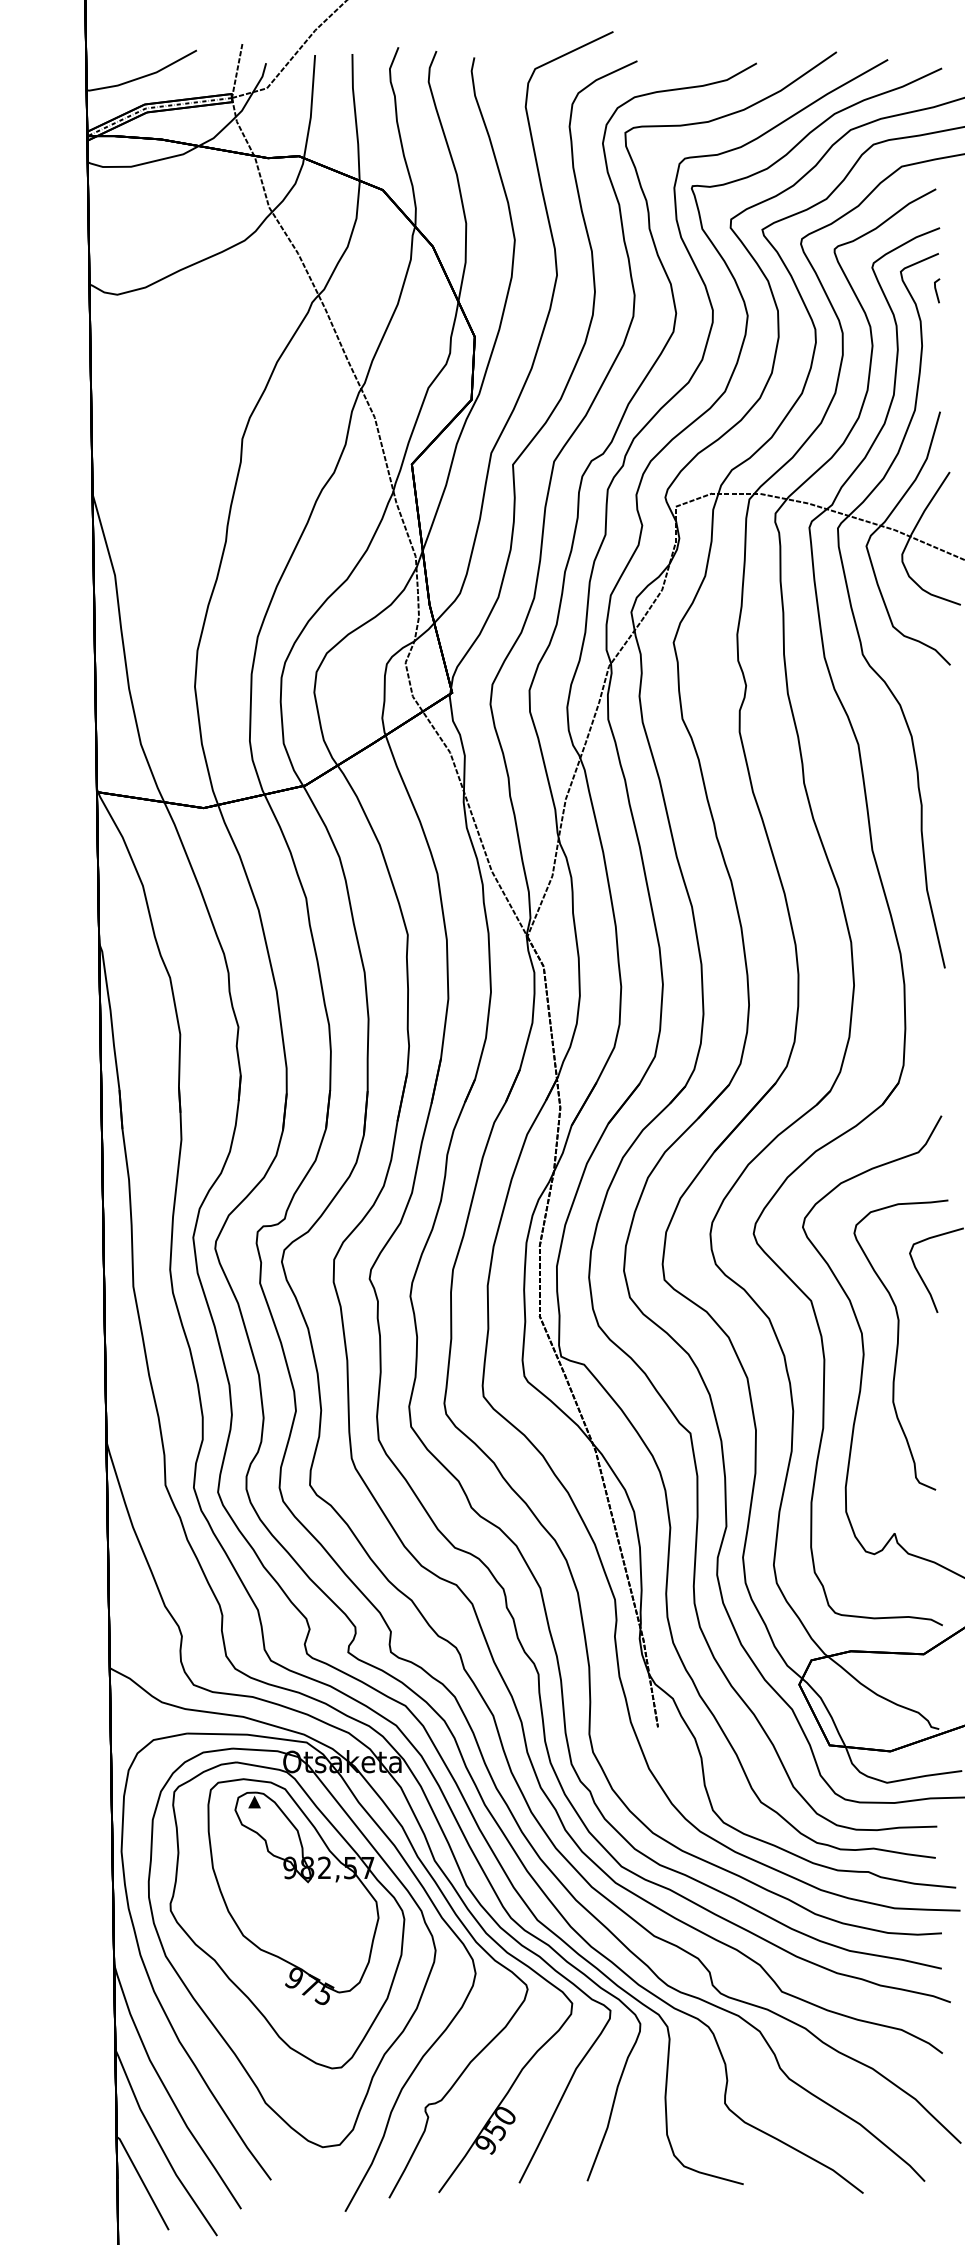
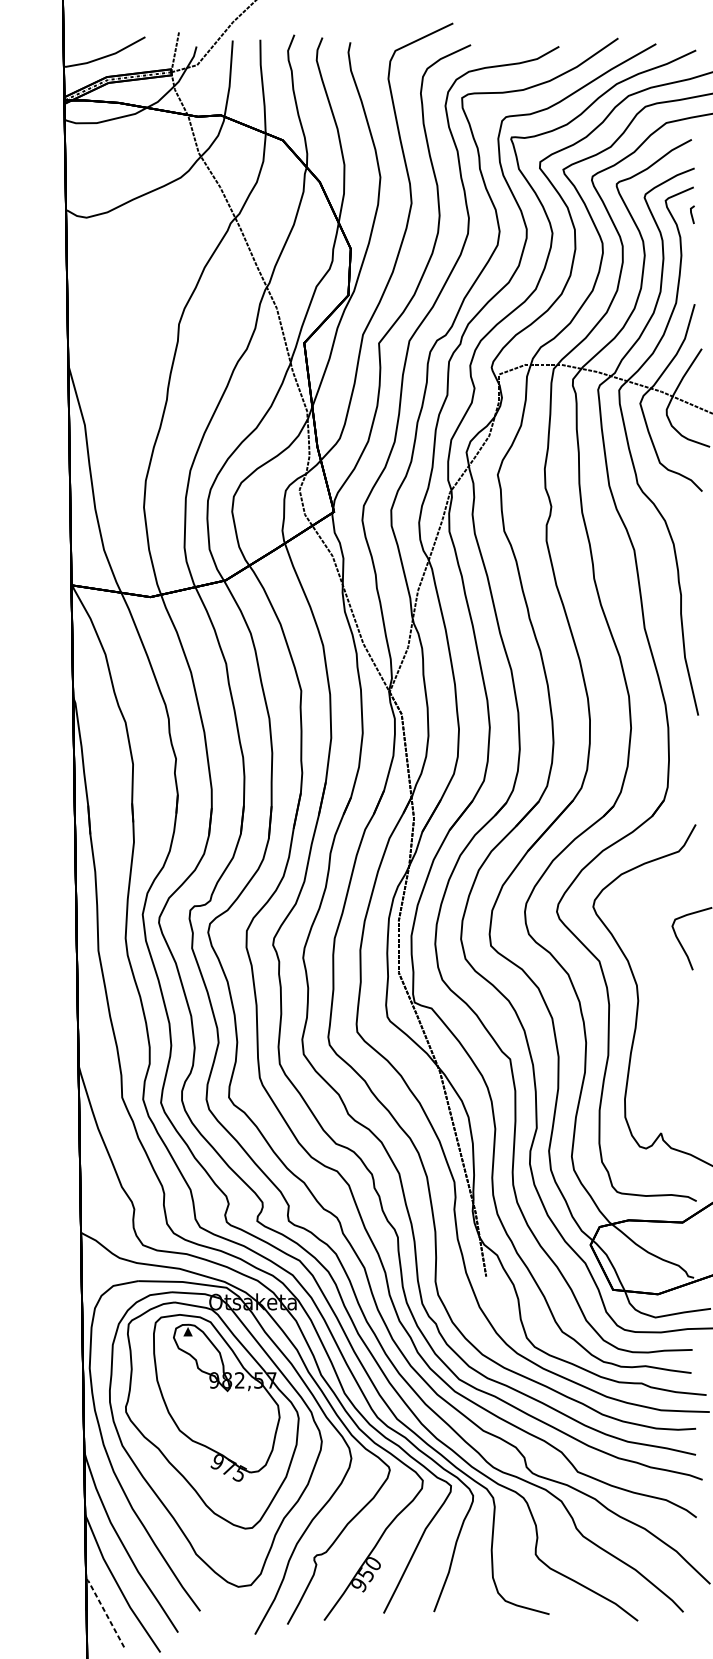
curve: (898, 1344) -> (663, 993), removed
line: (143, 2182) -> (105, 1612), solid -> dashed

